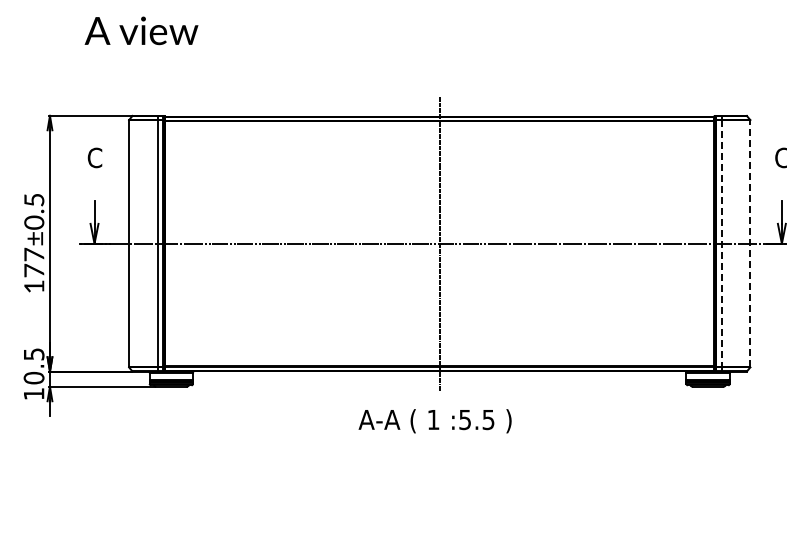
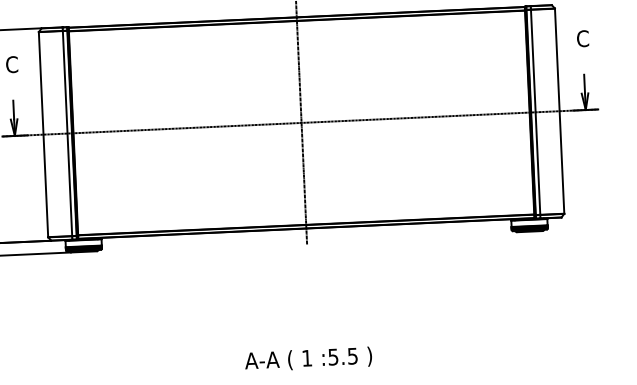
line: (750, 243) -> (559, 111), dashed -> solid
line: (721, 244) -> (535, 112), dashed -> solid
text: (434, 421) -> (307, 359), moved

